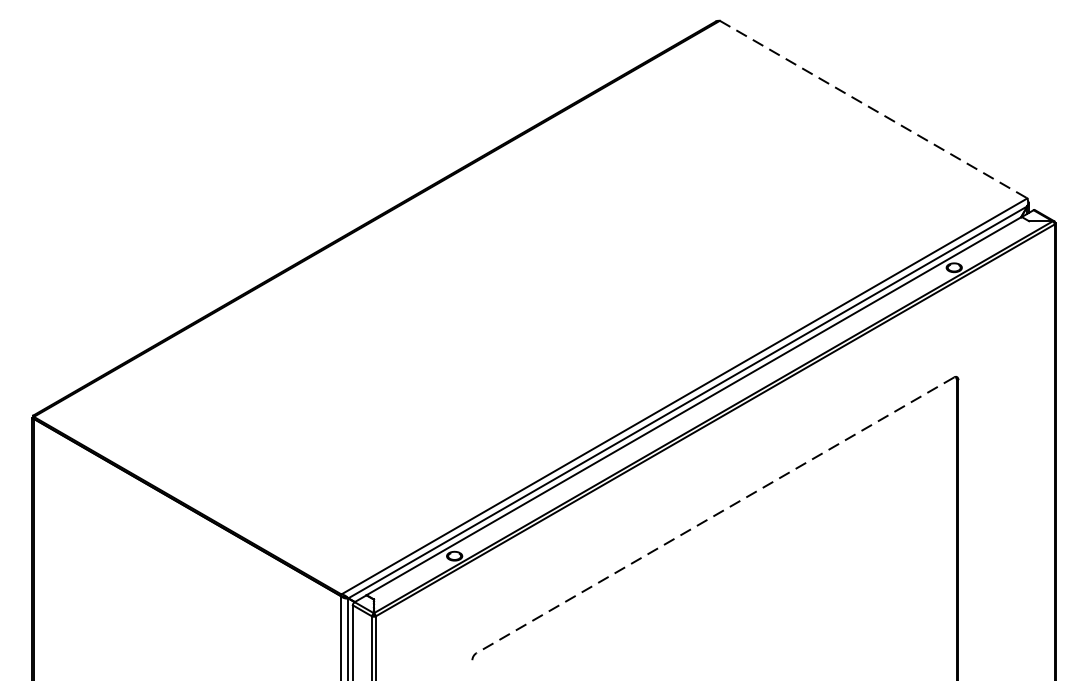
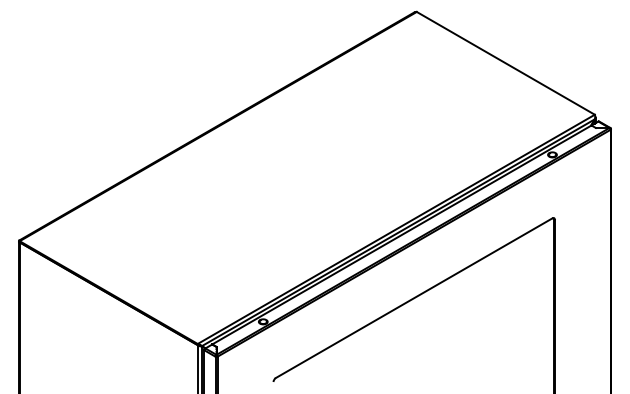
line: (873, 109) -> (505, 63), dashed -> solid
line: (715, 515) -> (414, 298), dashed -> solid

